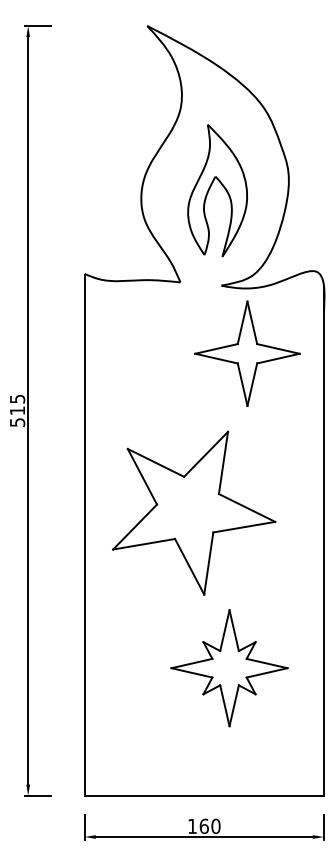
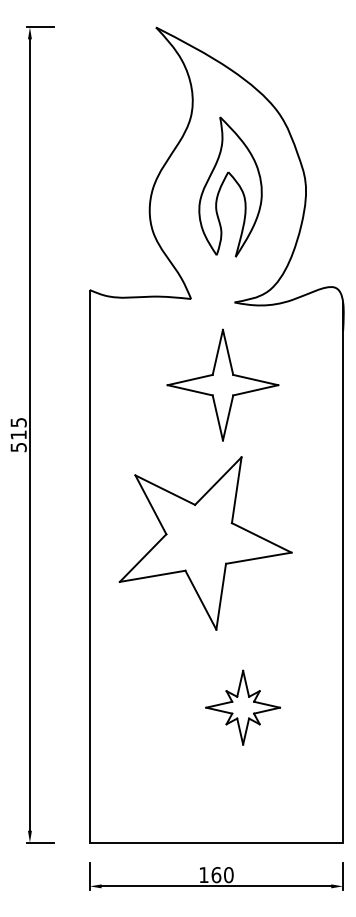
part: (221, 185) -> (234, 181), moved
part: (247, 353) -> (223, 384), moved
part: (229, 668) -> (243, 707), size x0.6

